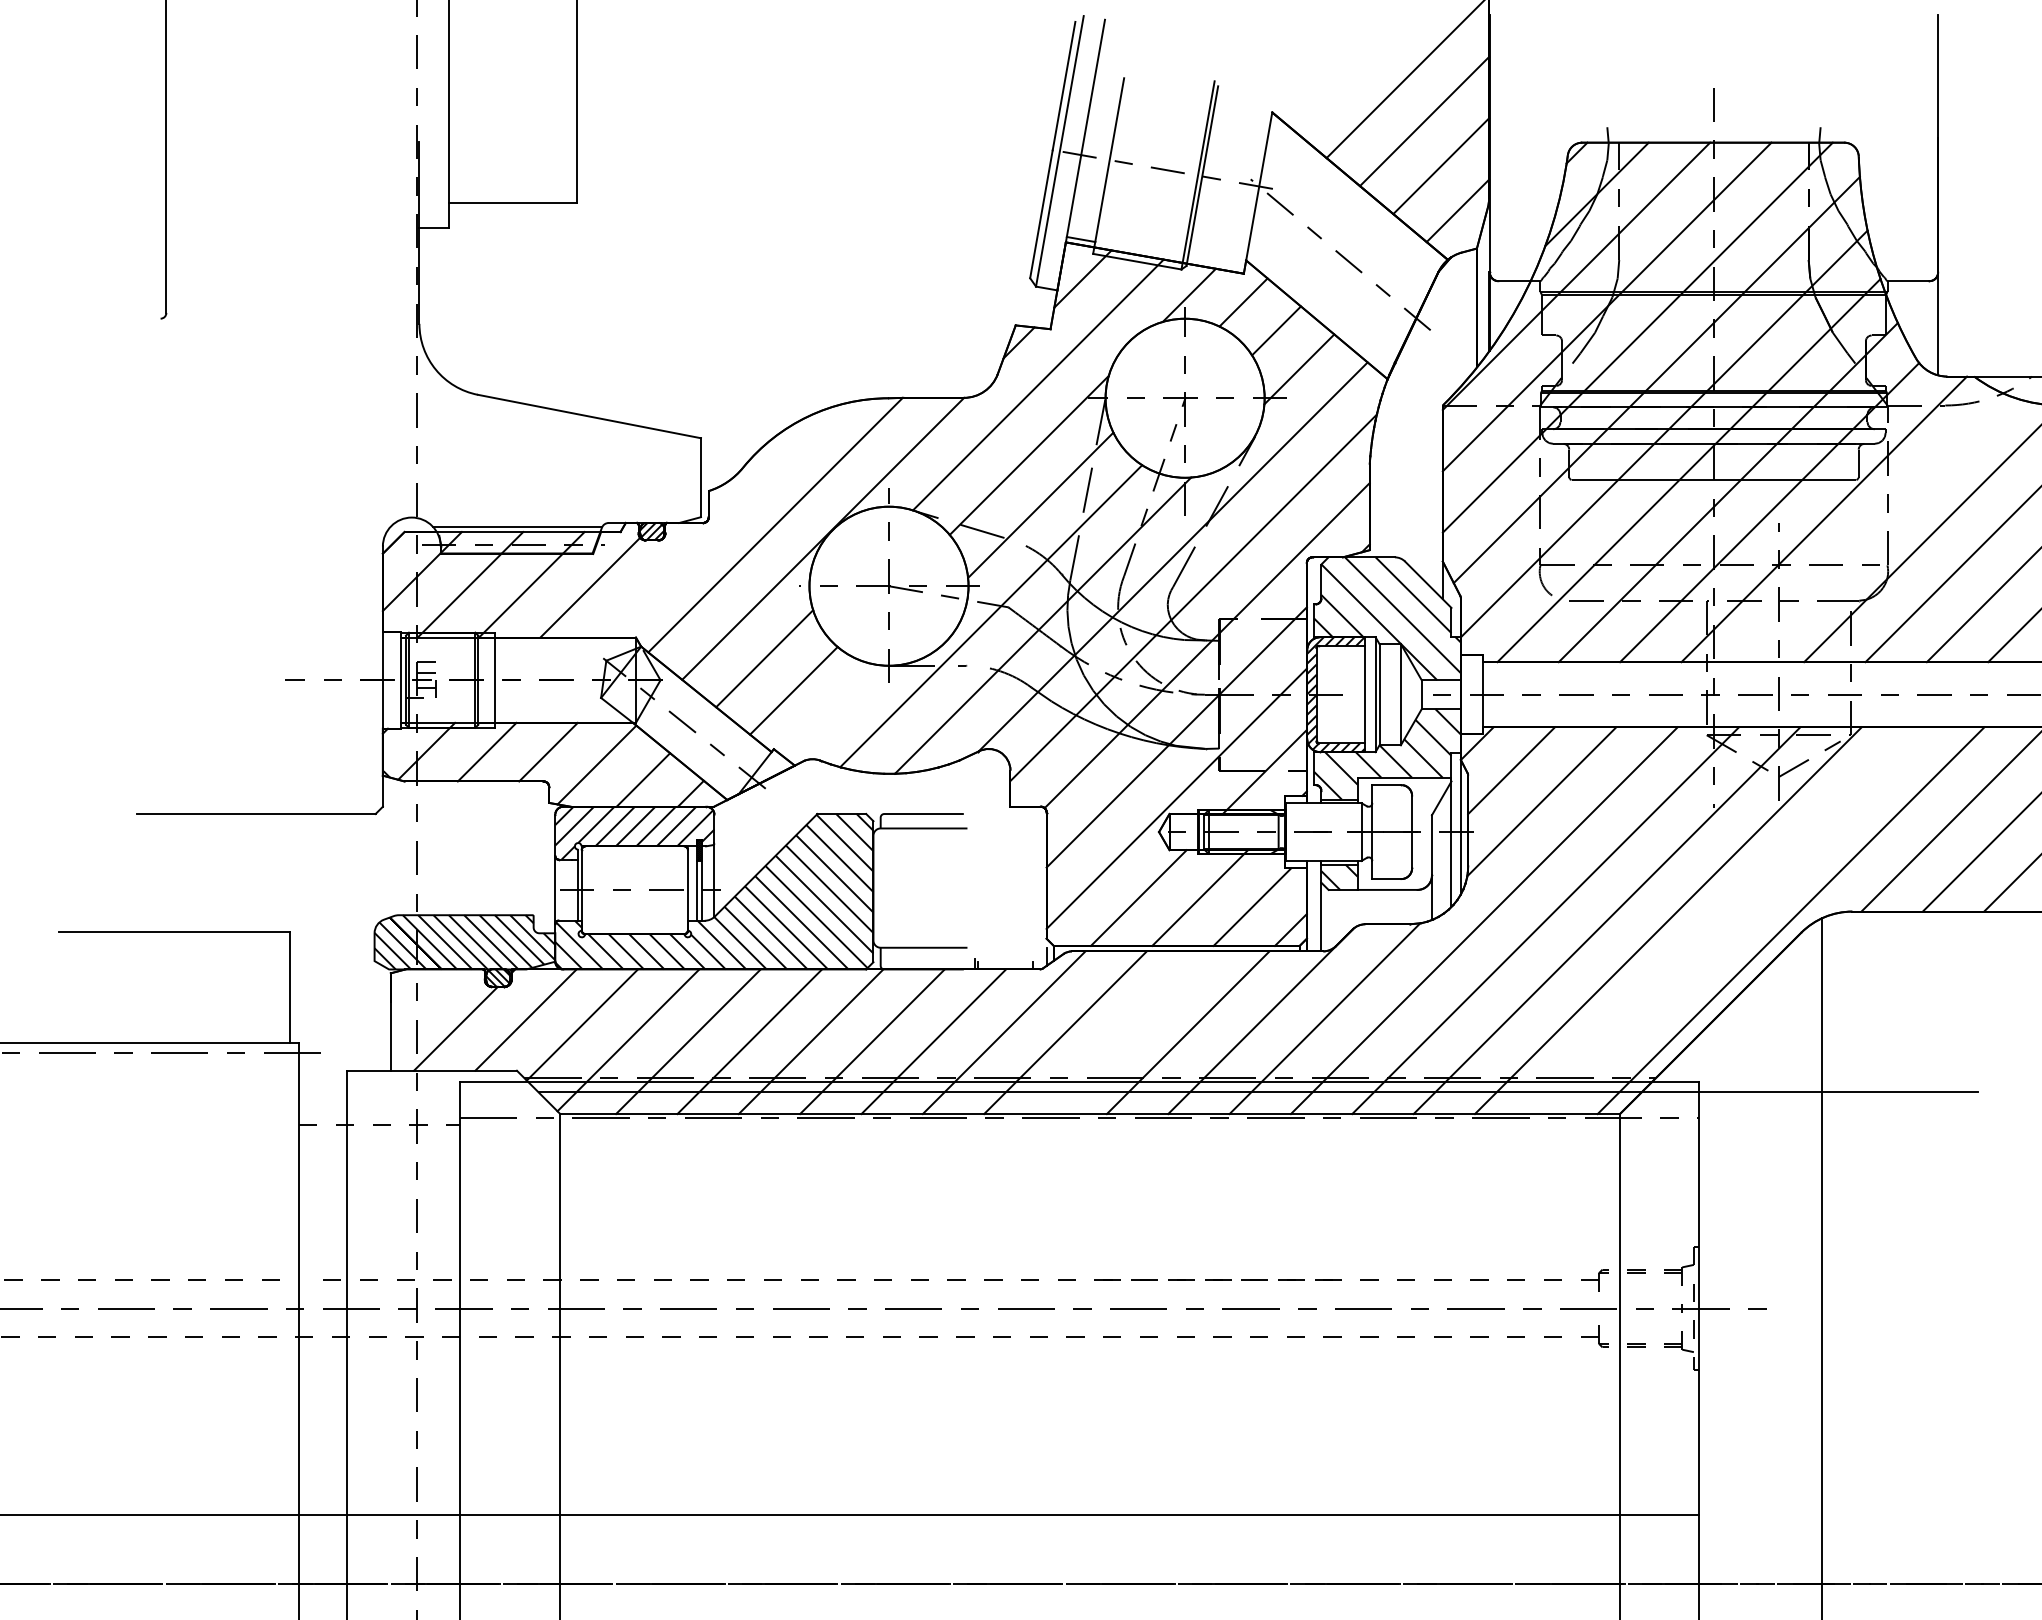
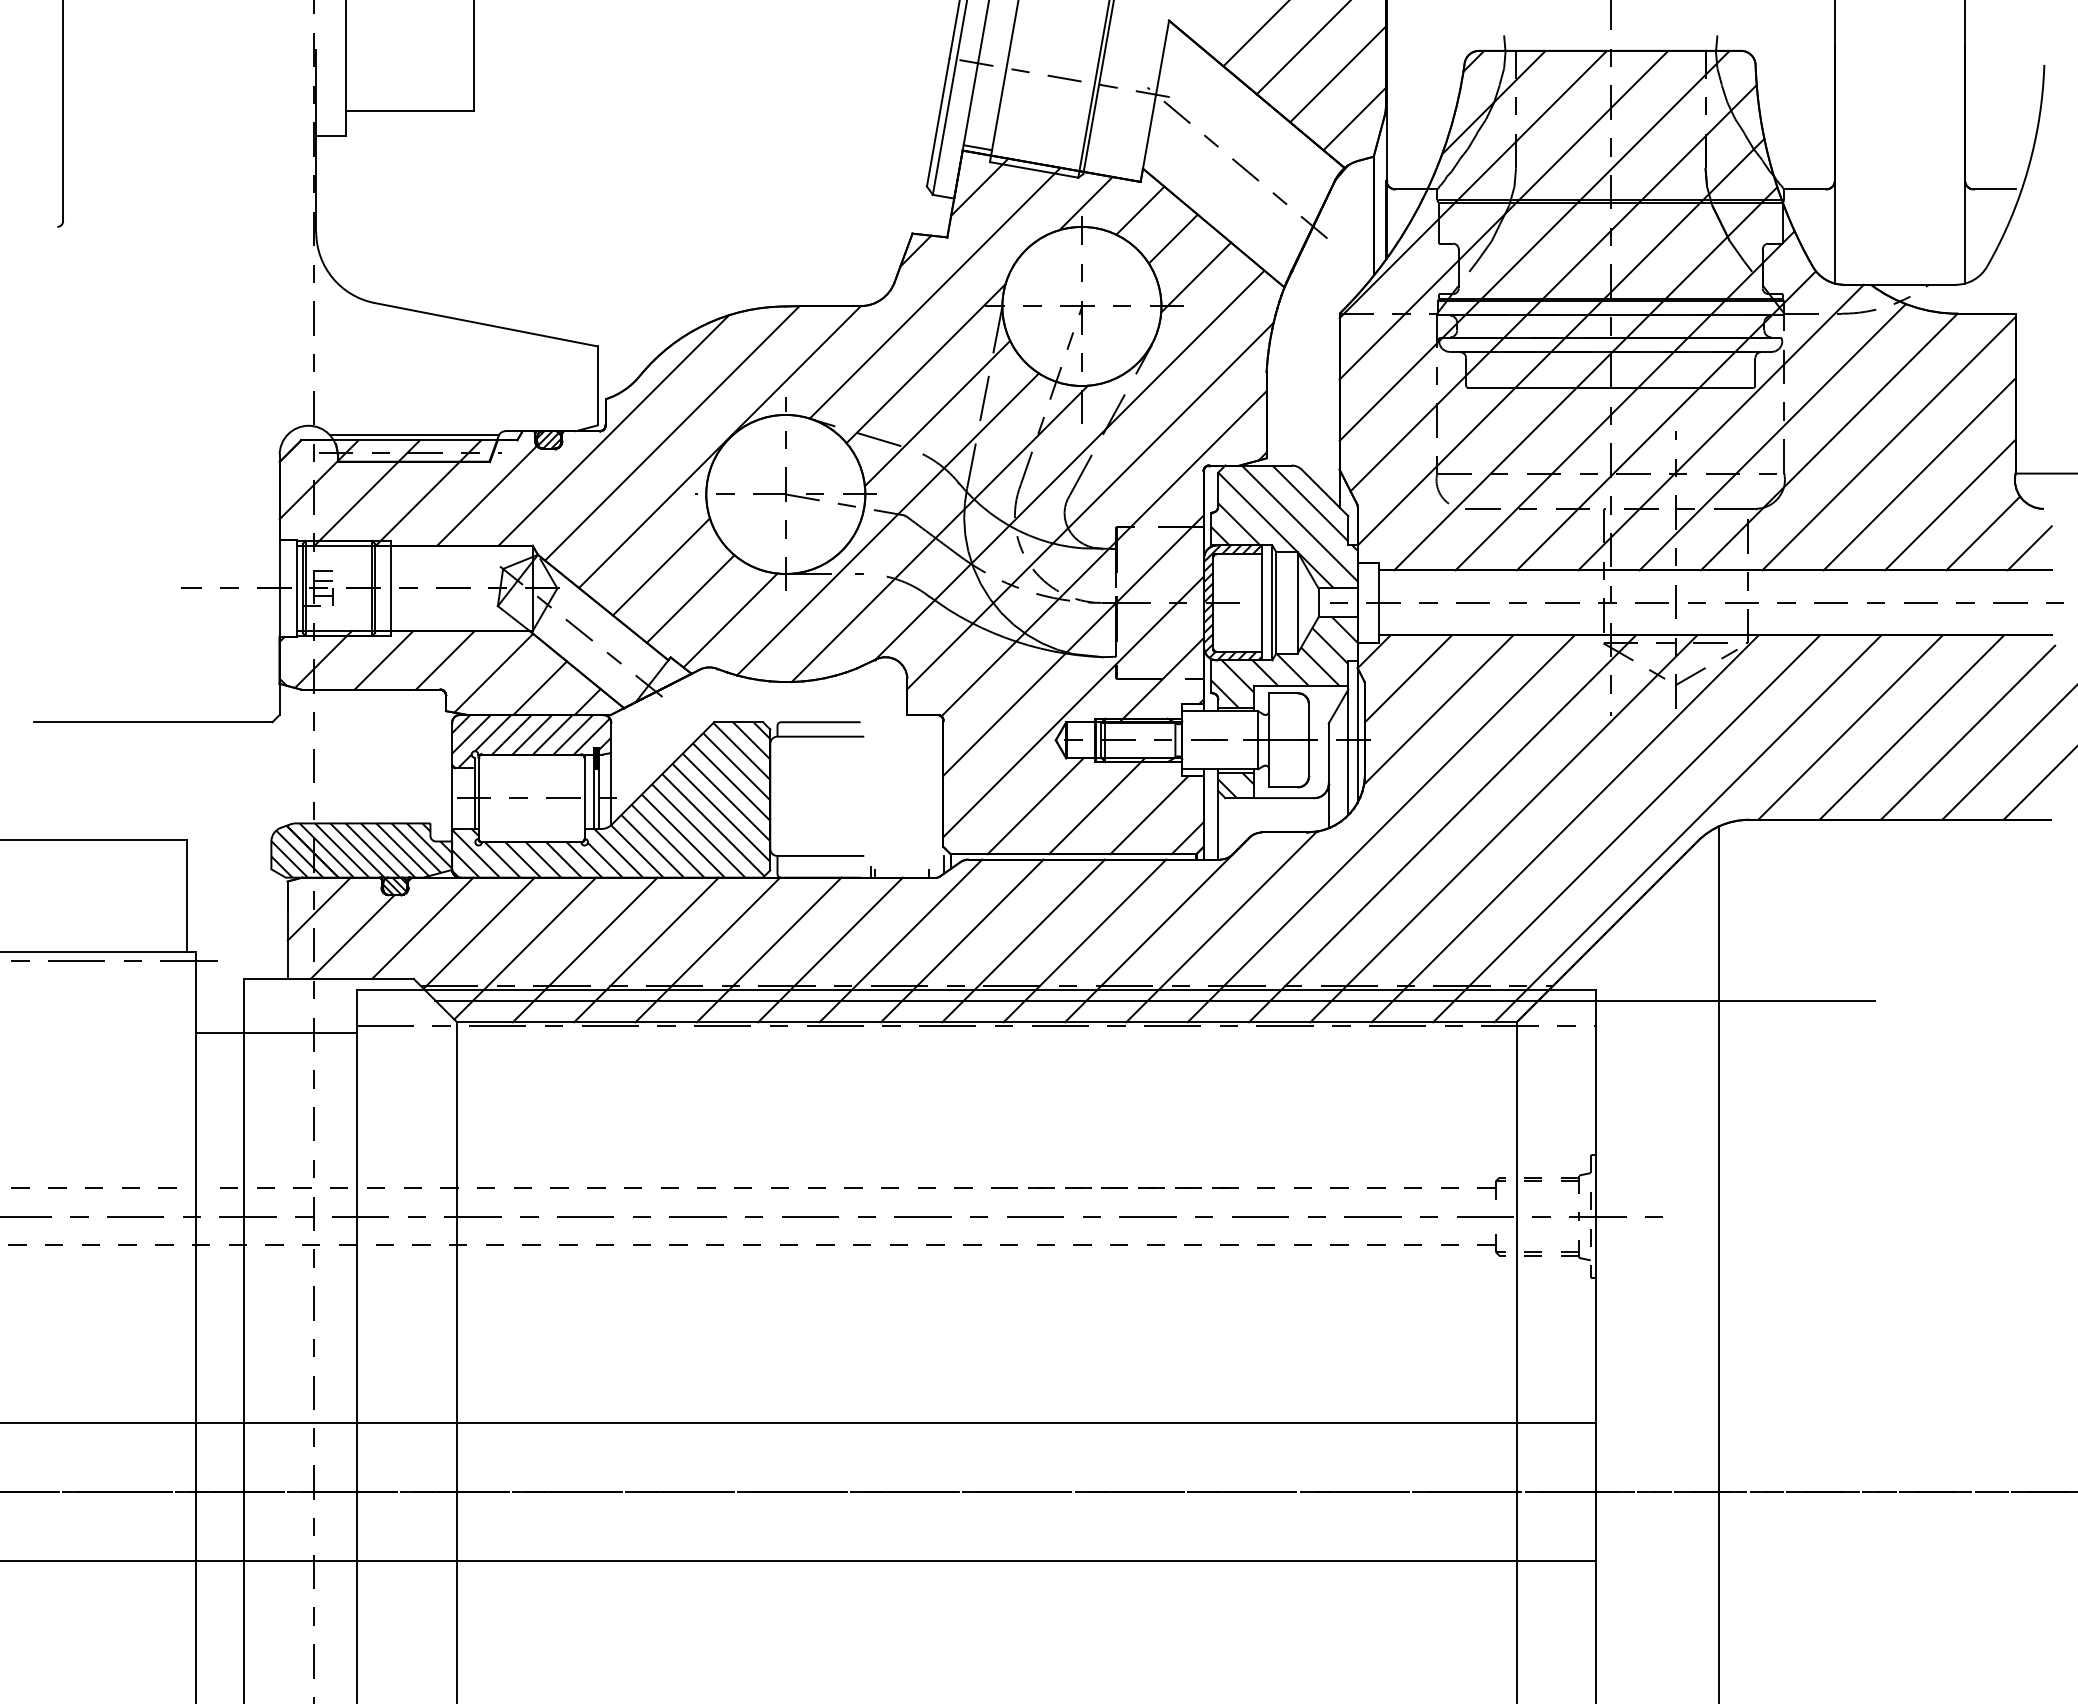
line: (716, 522) -> (613, 430), added
line: (1875, 529) -> (1772, 437), added
line: (833, 712) -> (730, 620), added
line: (1729, 920) -> (1626, 828), added
line: (421, 1000) -> (318, 908), added
line: (1126, 1032) -> (1023, 940), added
line: (379, 1125) -> (276, 1033), dashed -> solid

